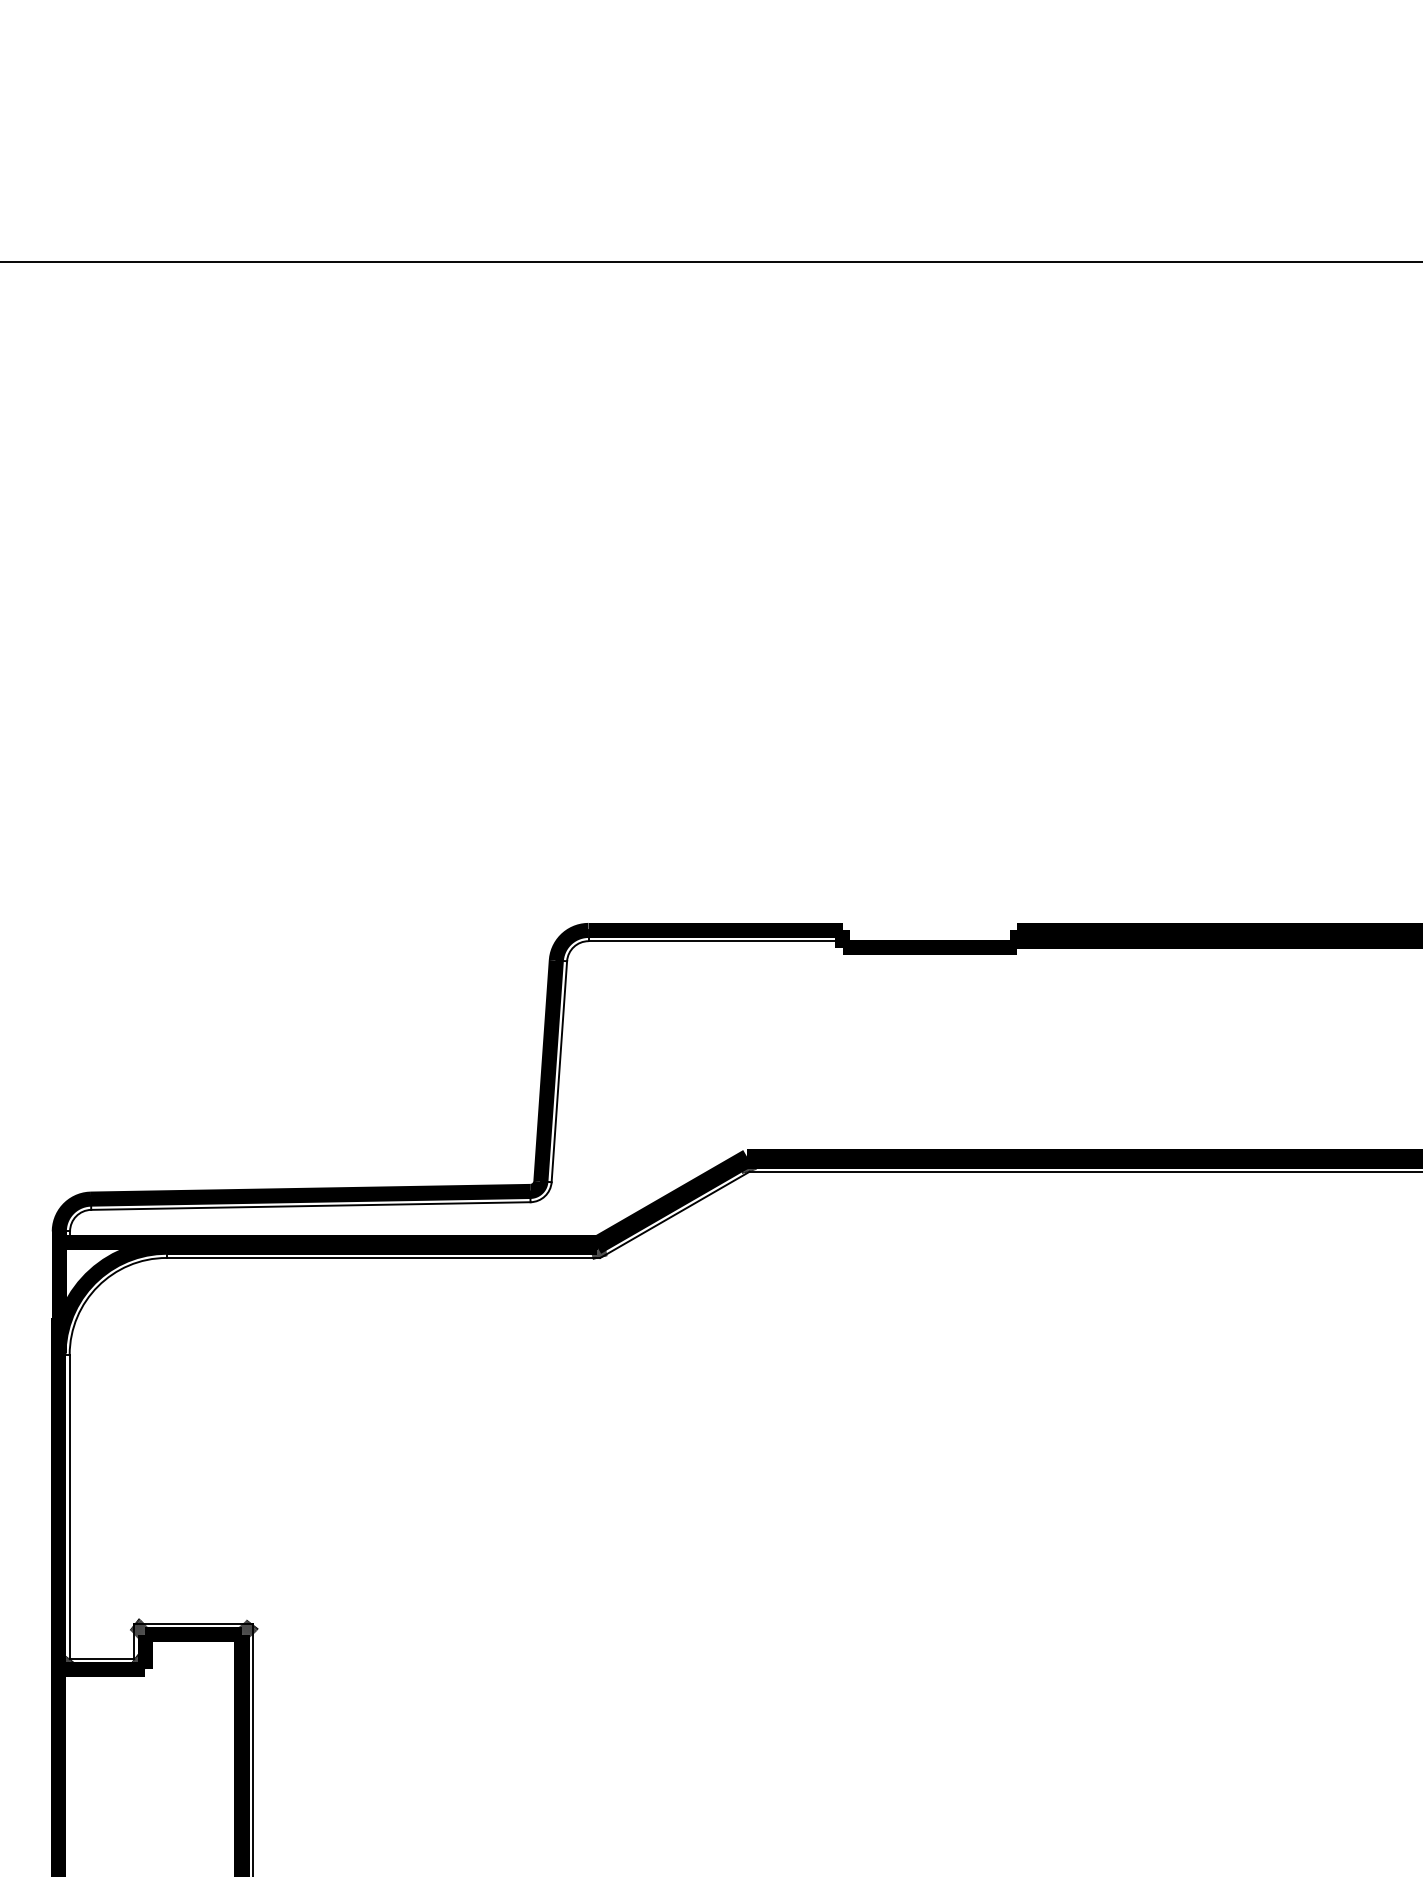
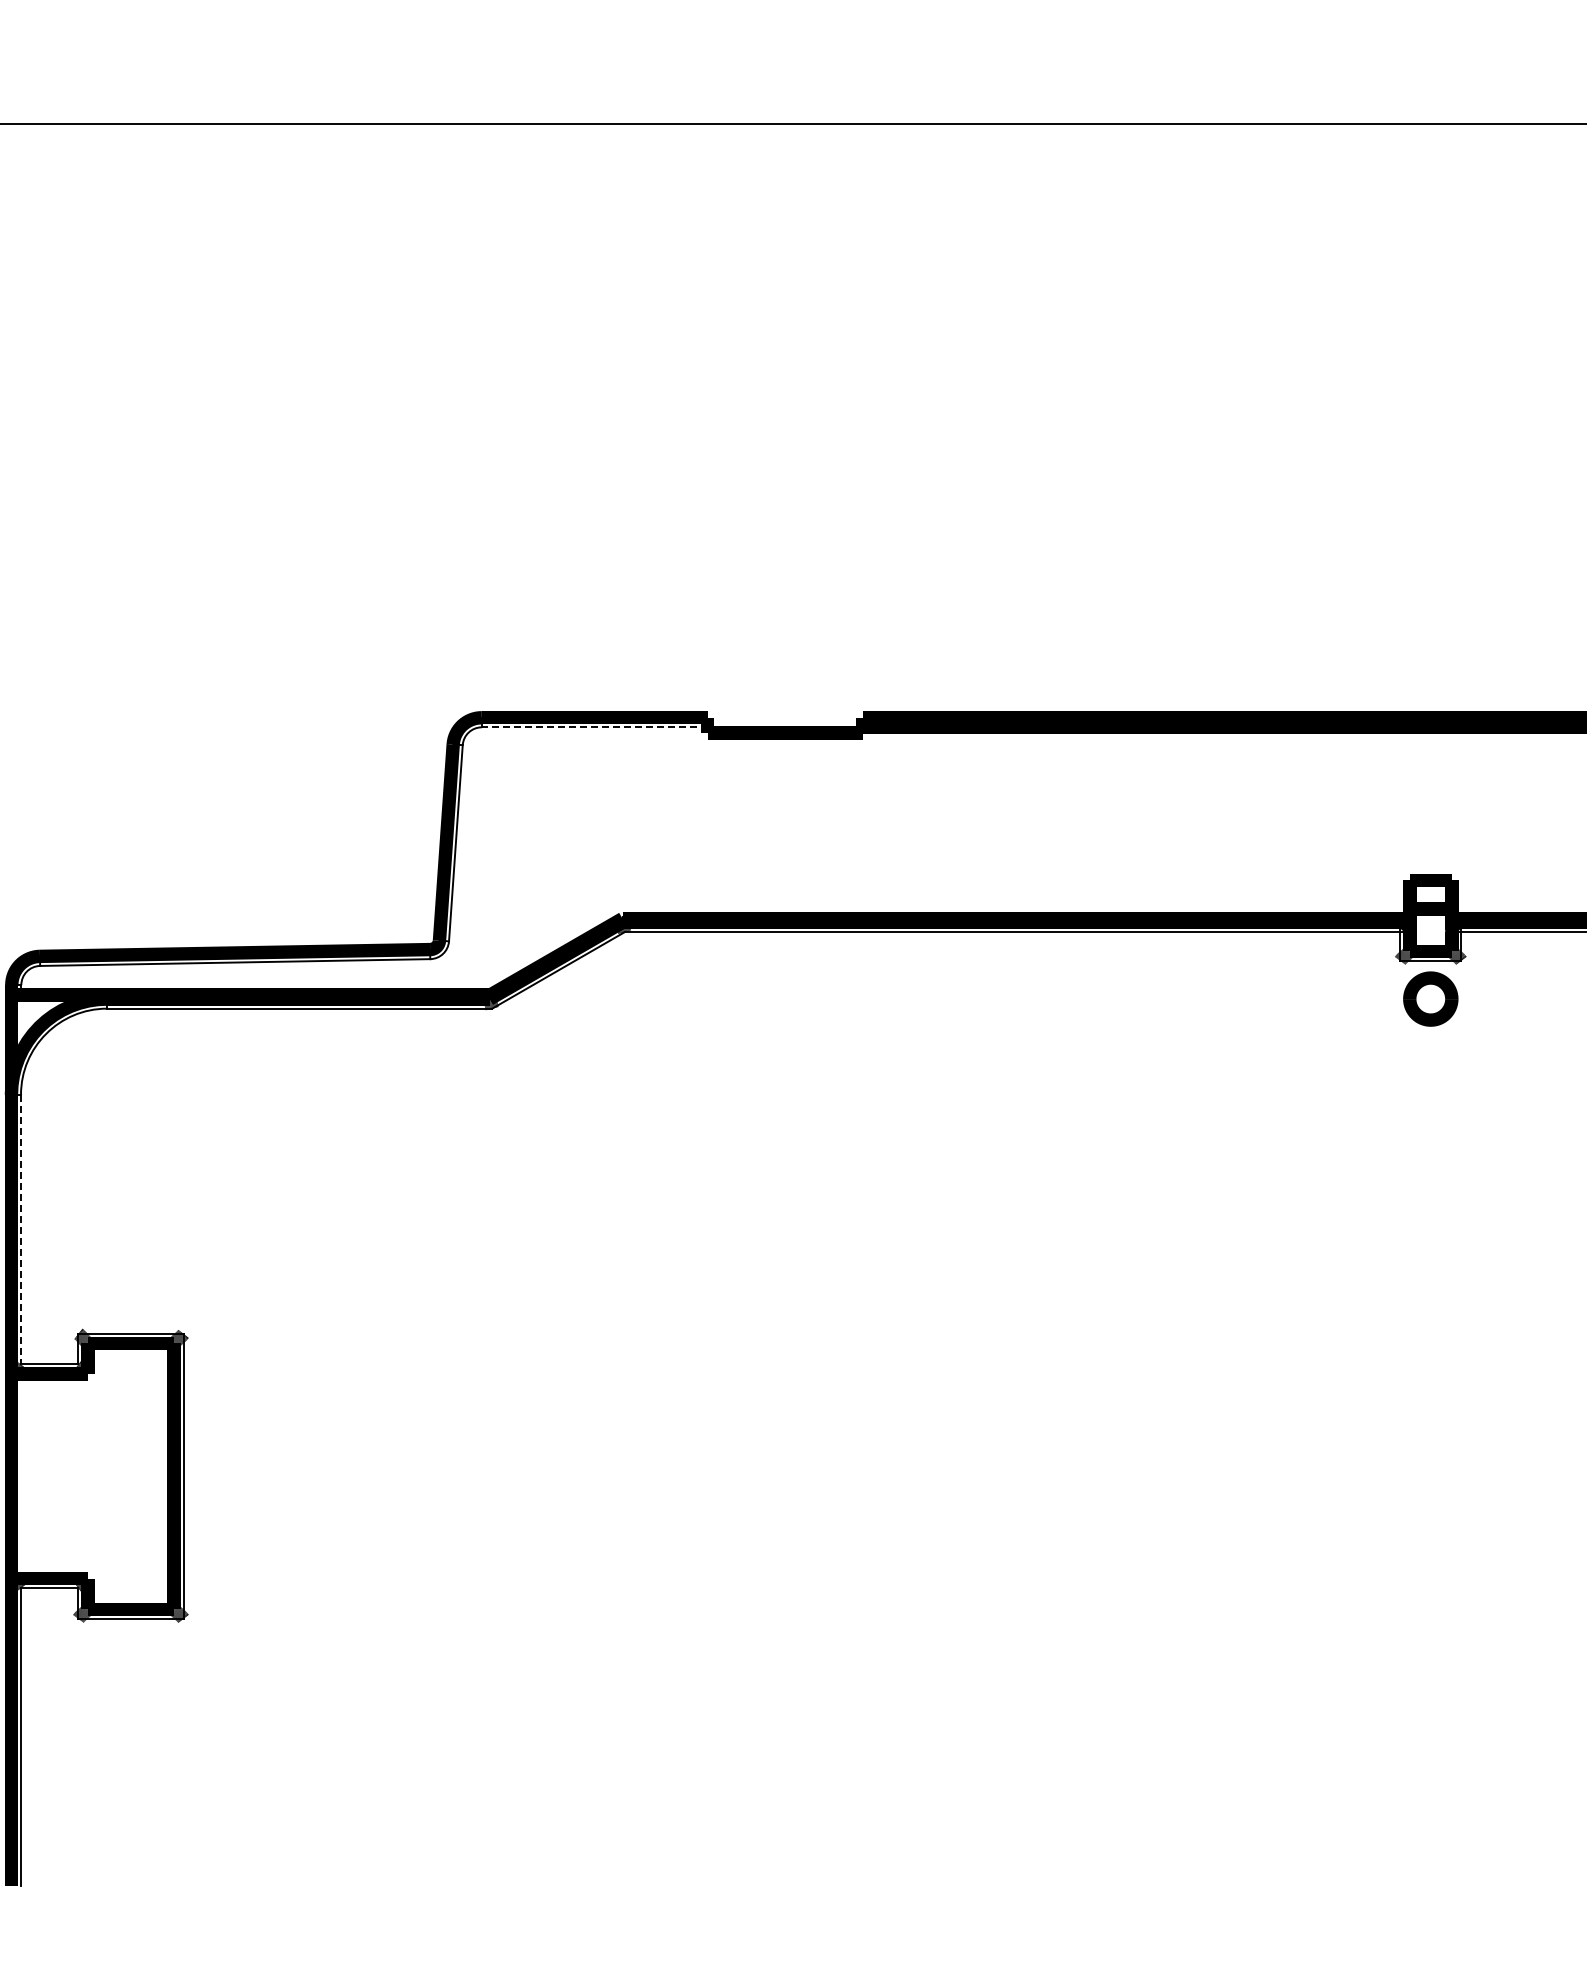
line: (715, 941) -> (594, 727), solid -> dashed
line: (70, 1506) -> (21, 1229), solid -> dashed

